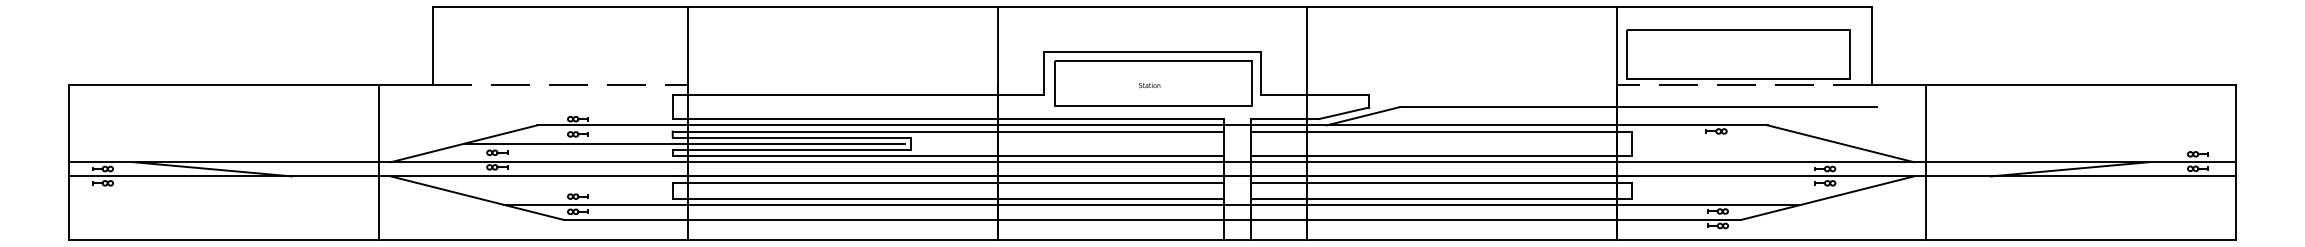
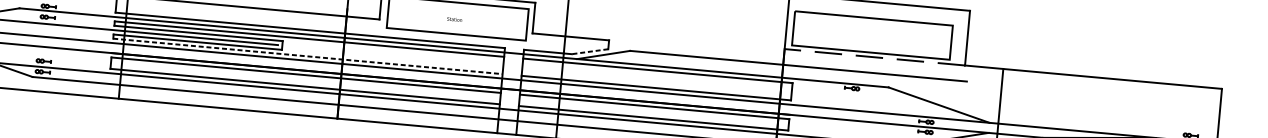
line: (1343, 113) -> (589, 51), solid -> dashed
line: (948, 156) -> (307, 56), solid -> dashed

